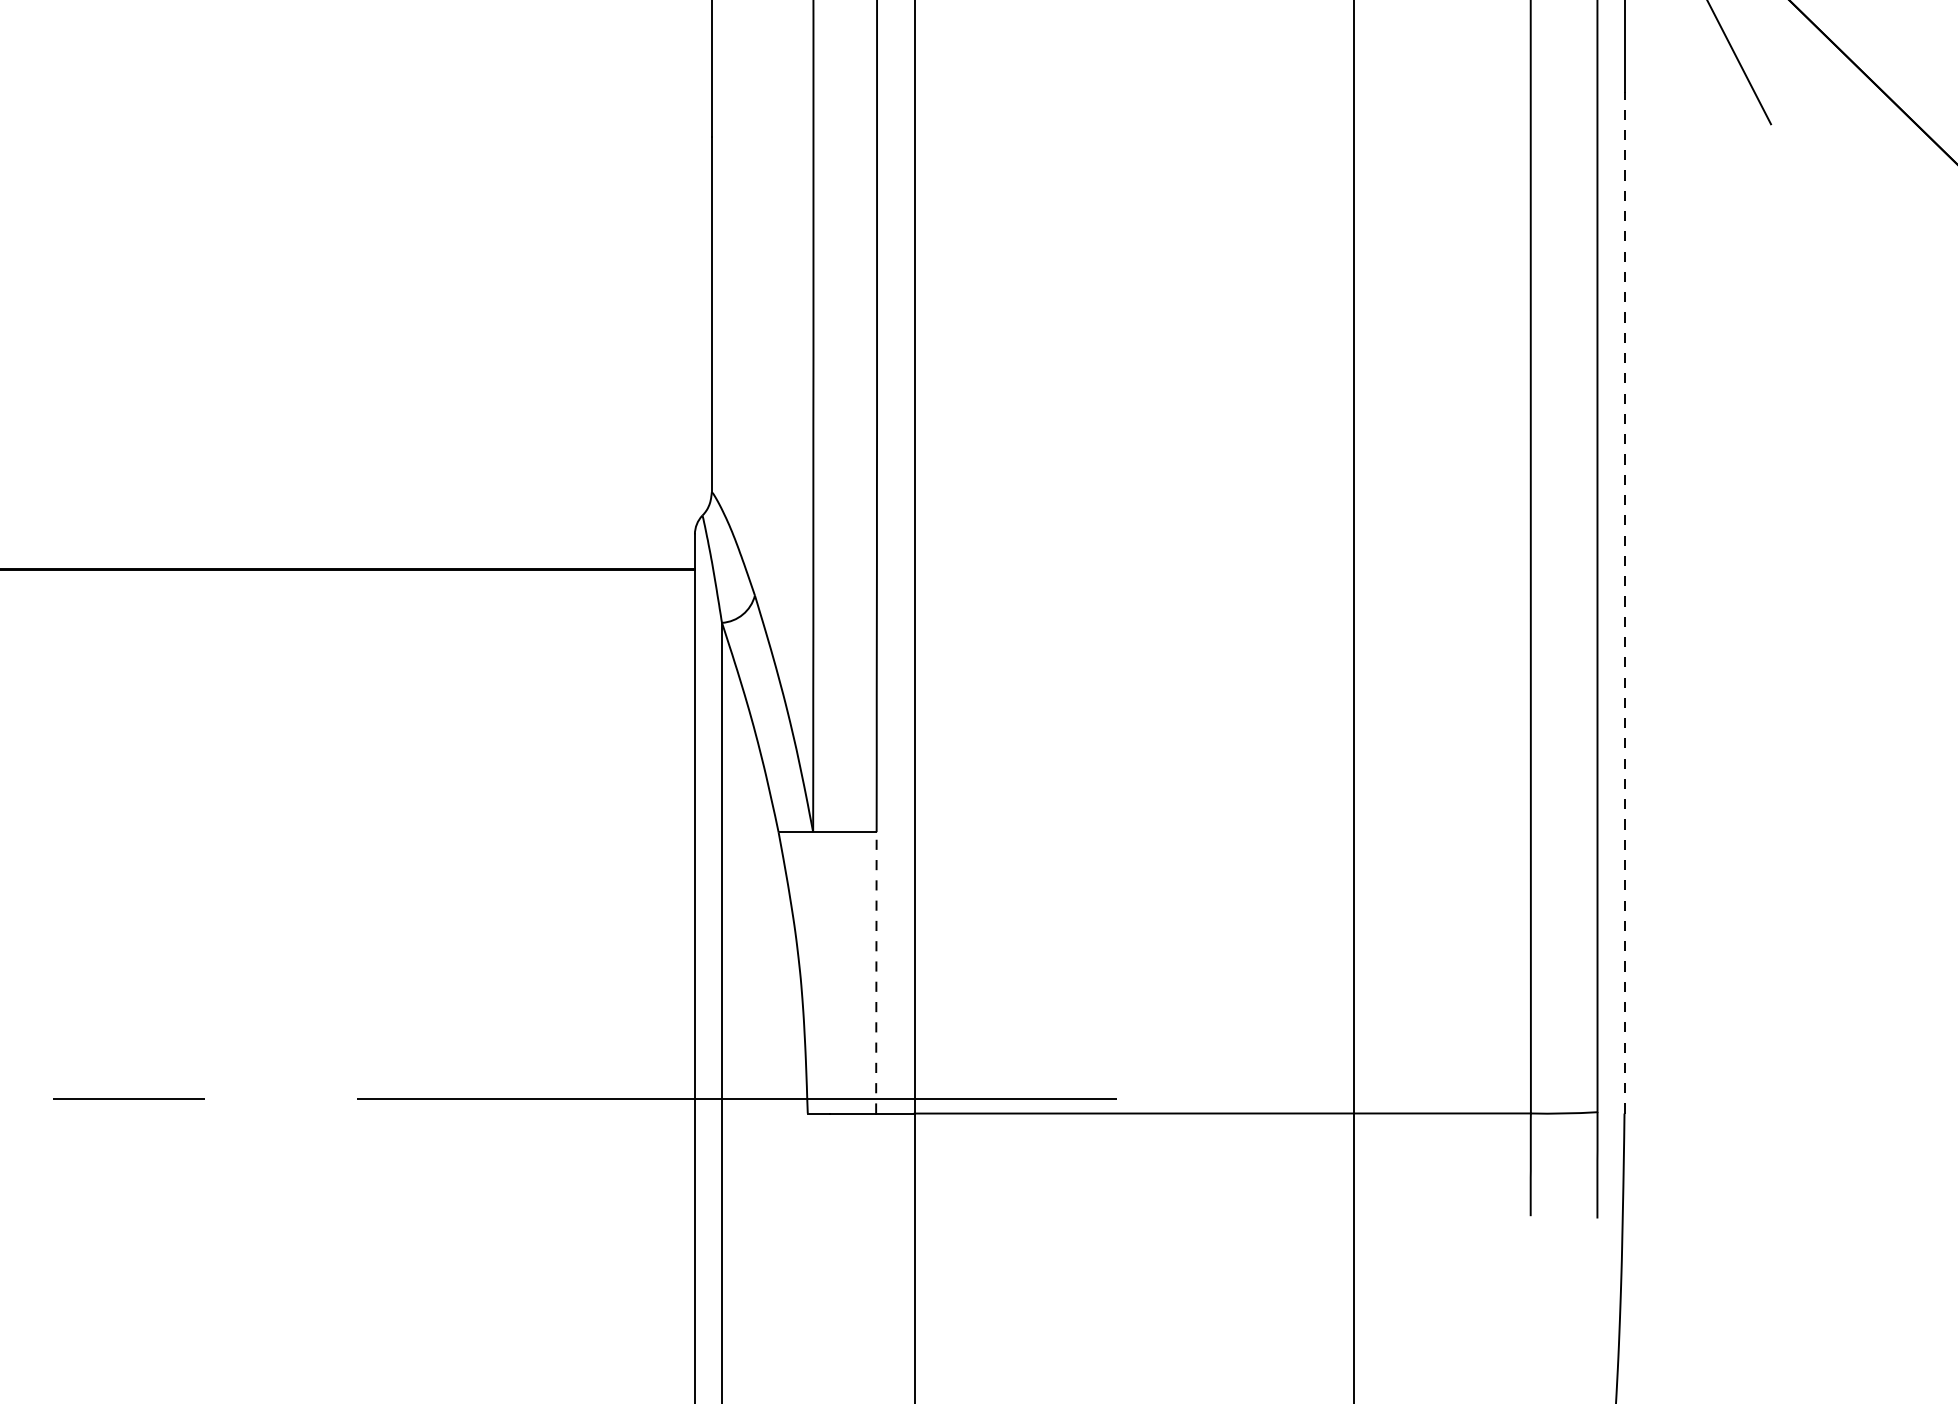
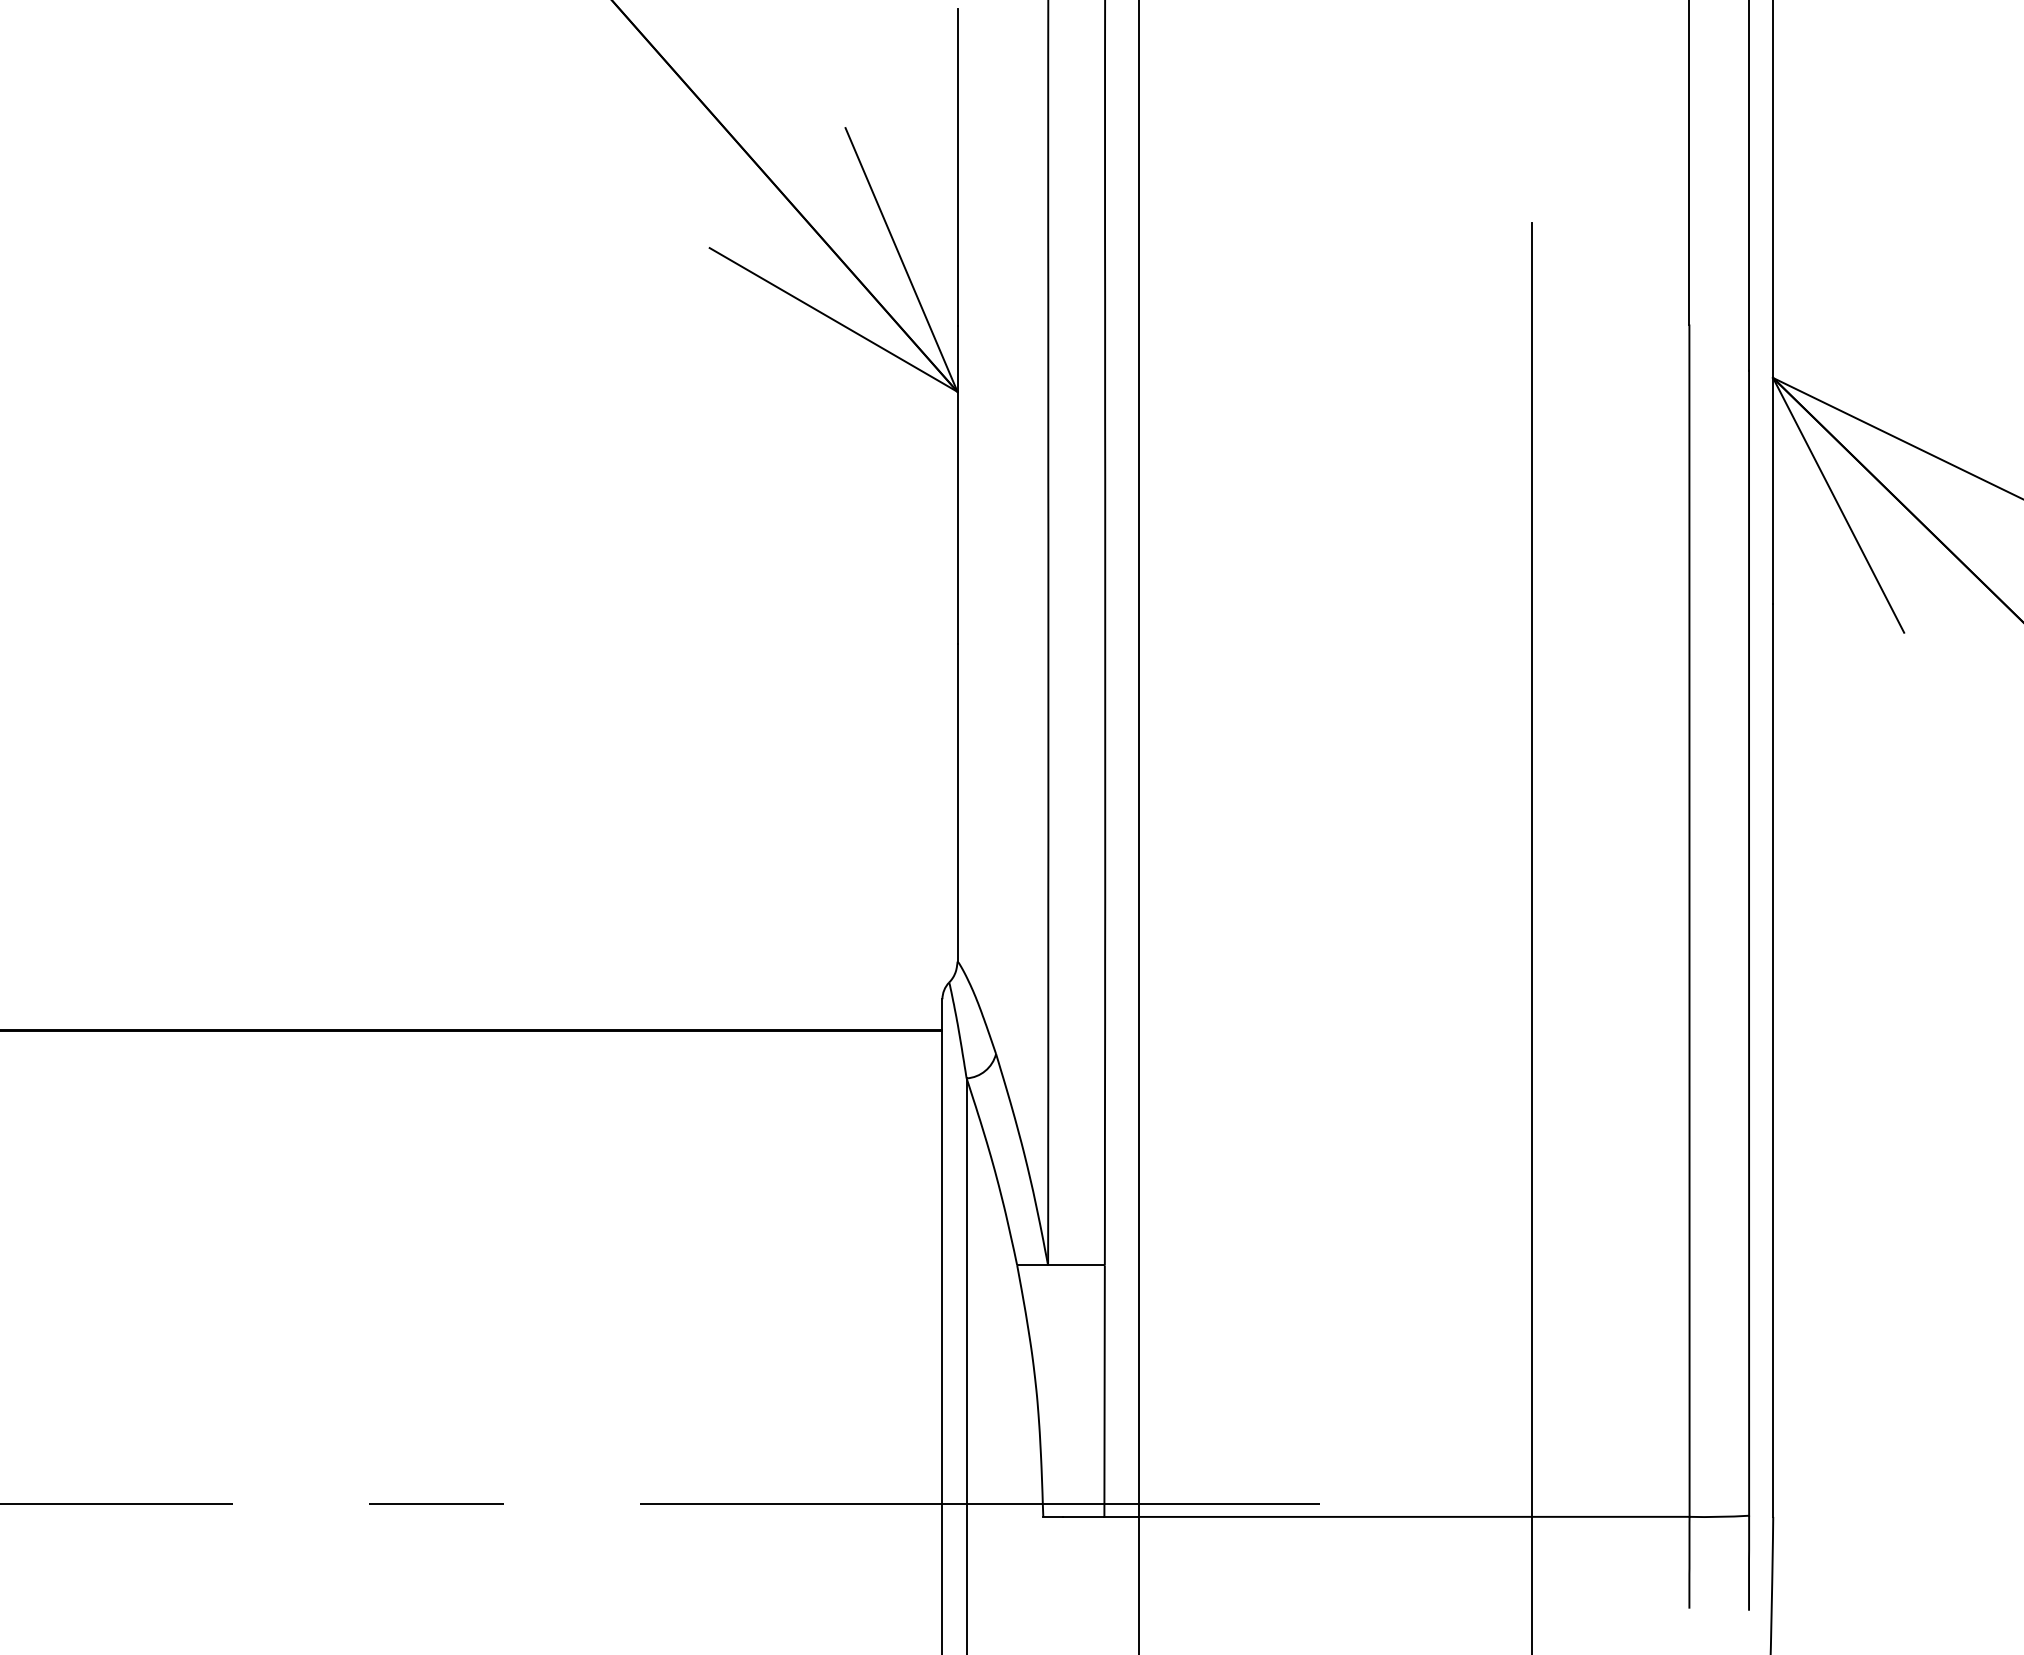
line: (1624, 601) -> (1773, 1059), dashed -> solid
line: (876, 973) -> (1104, 1391), dashed -> solid

